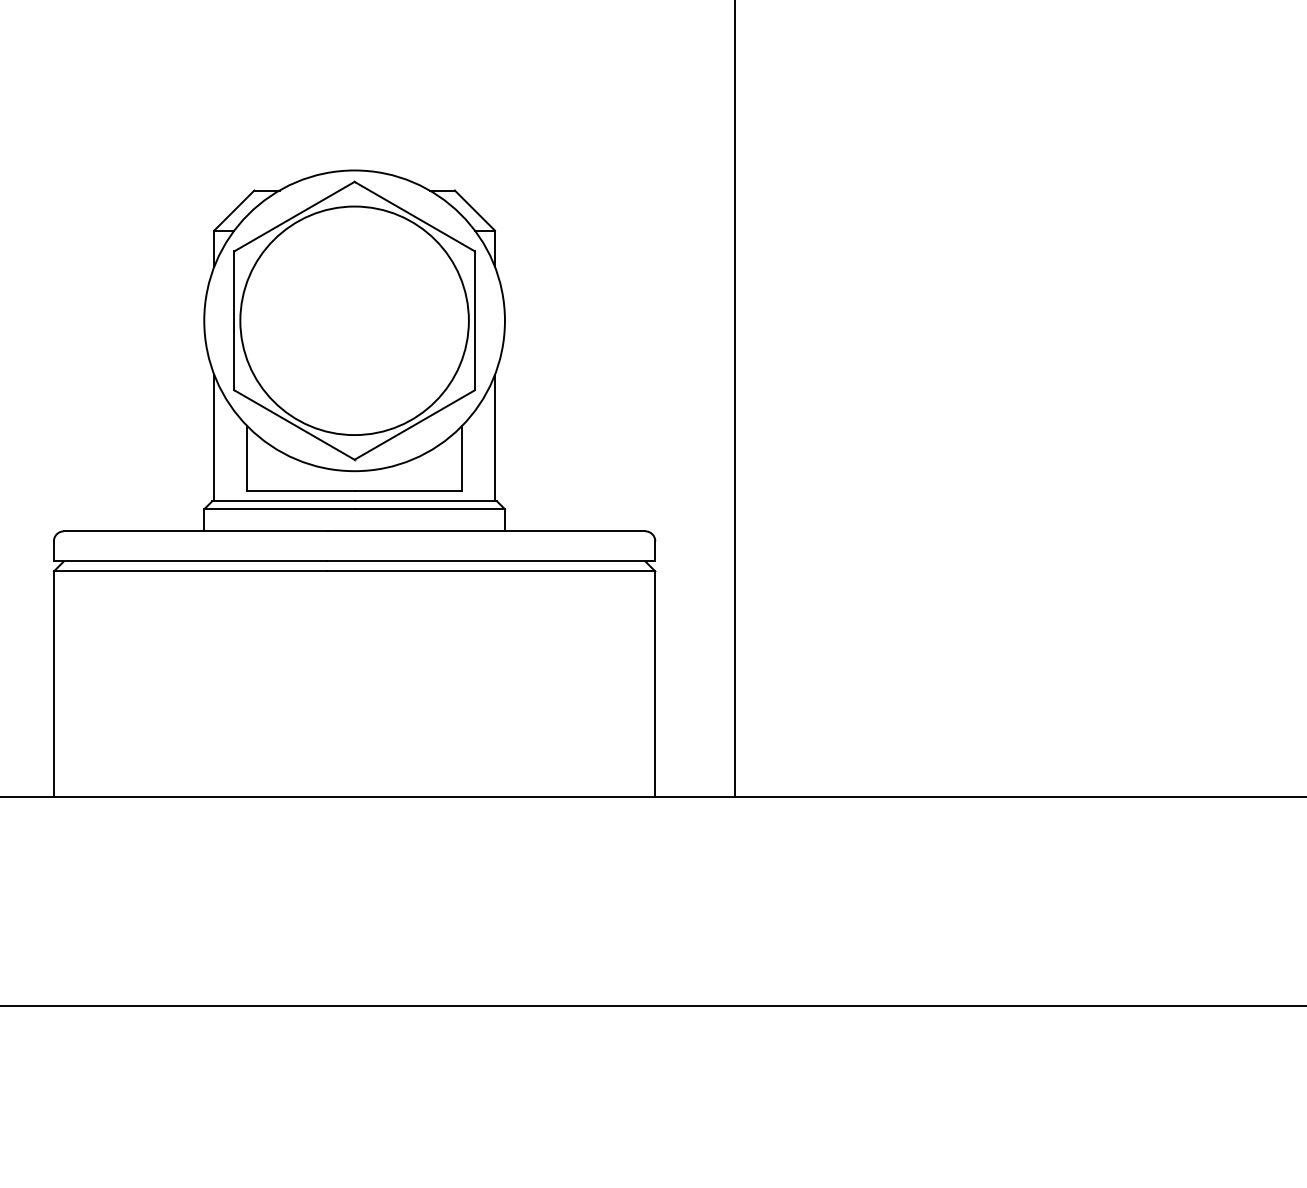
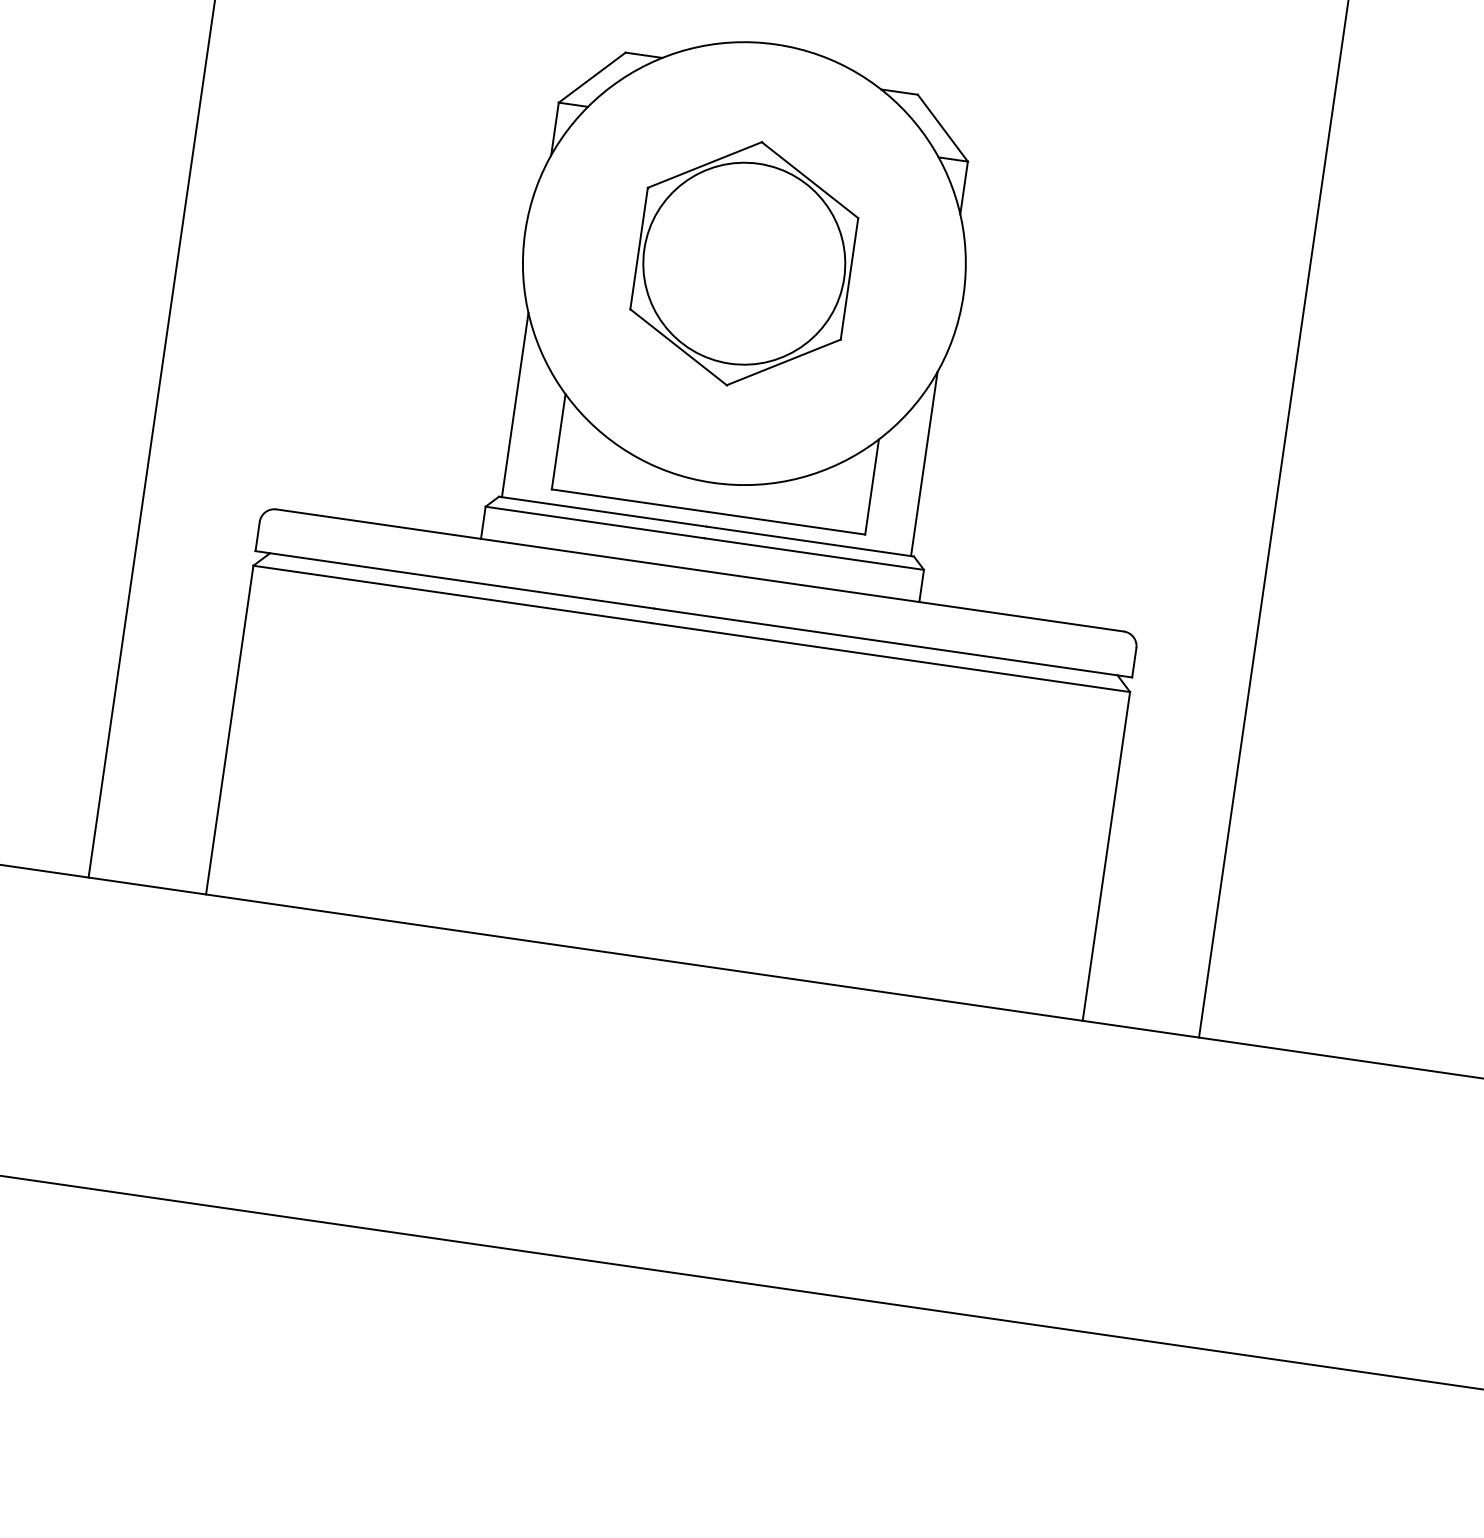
part: (354, 320) -> (744, 263), size x0.6

